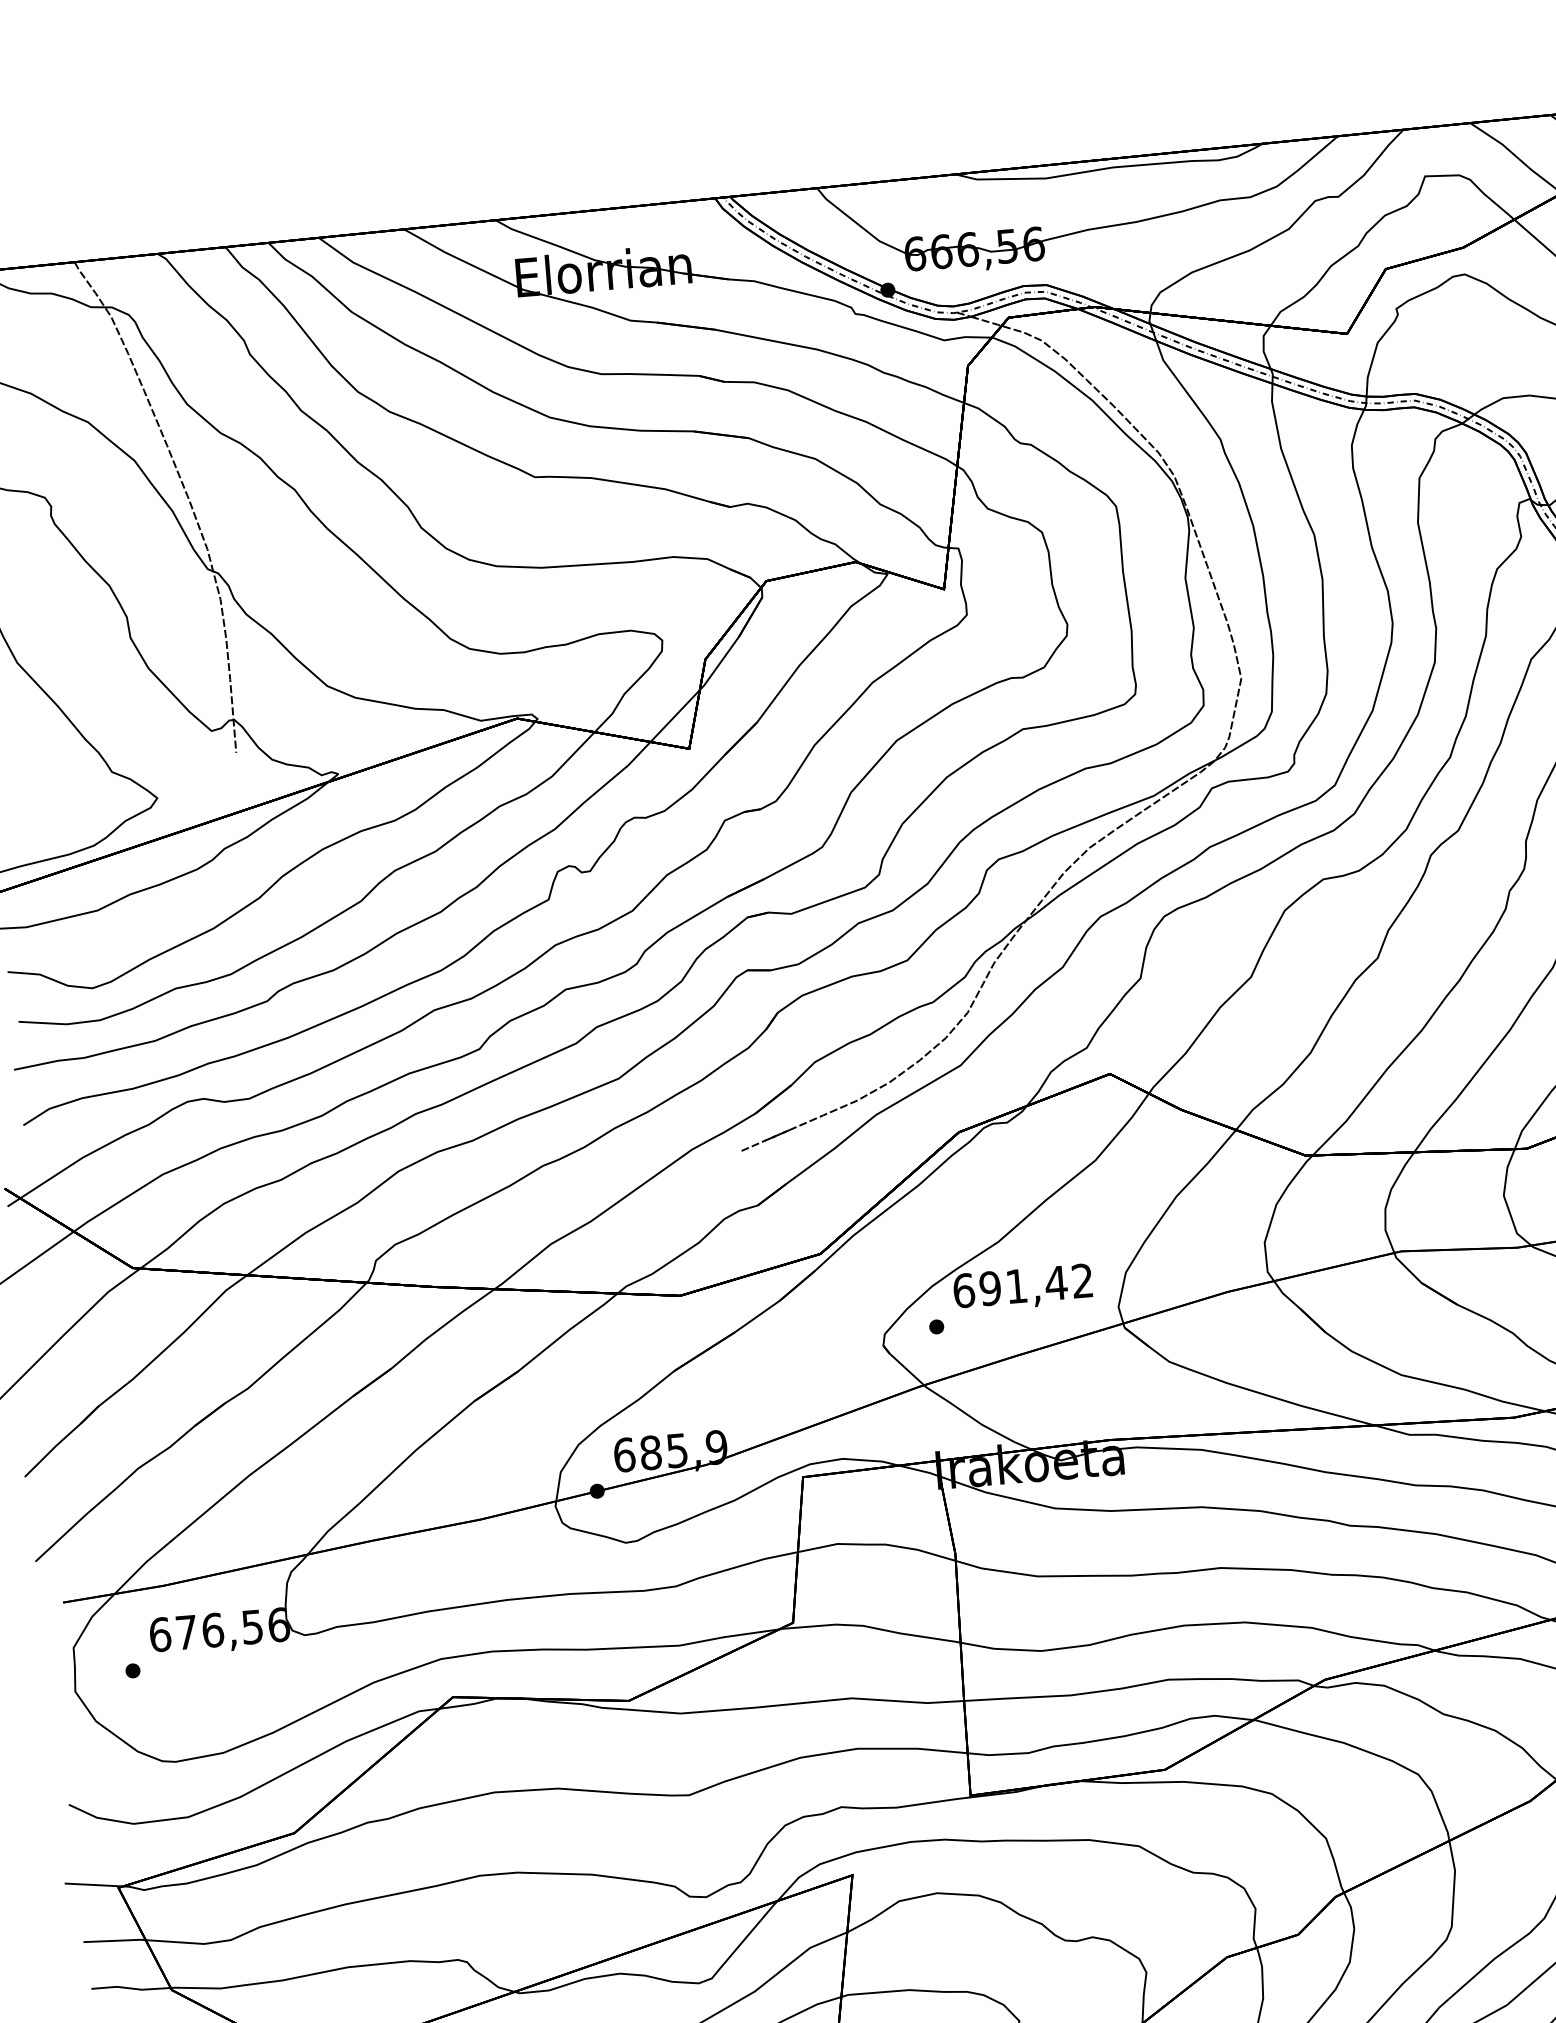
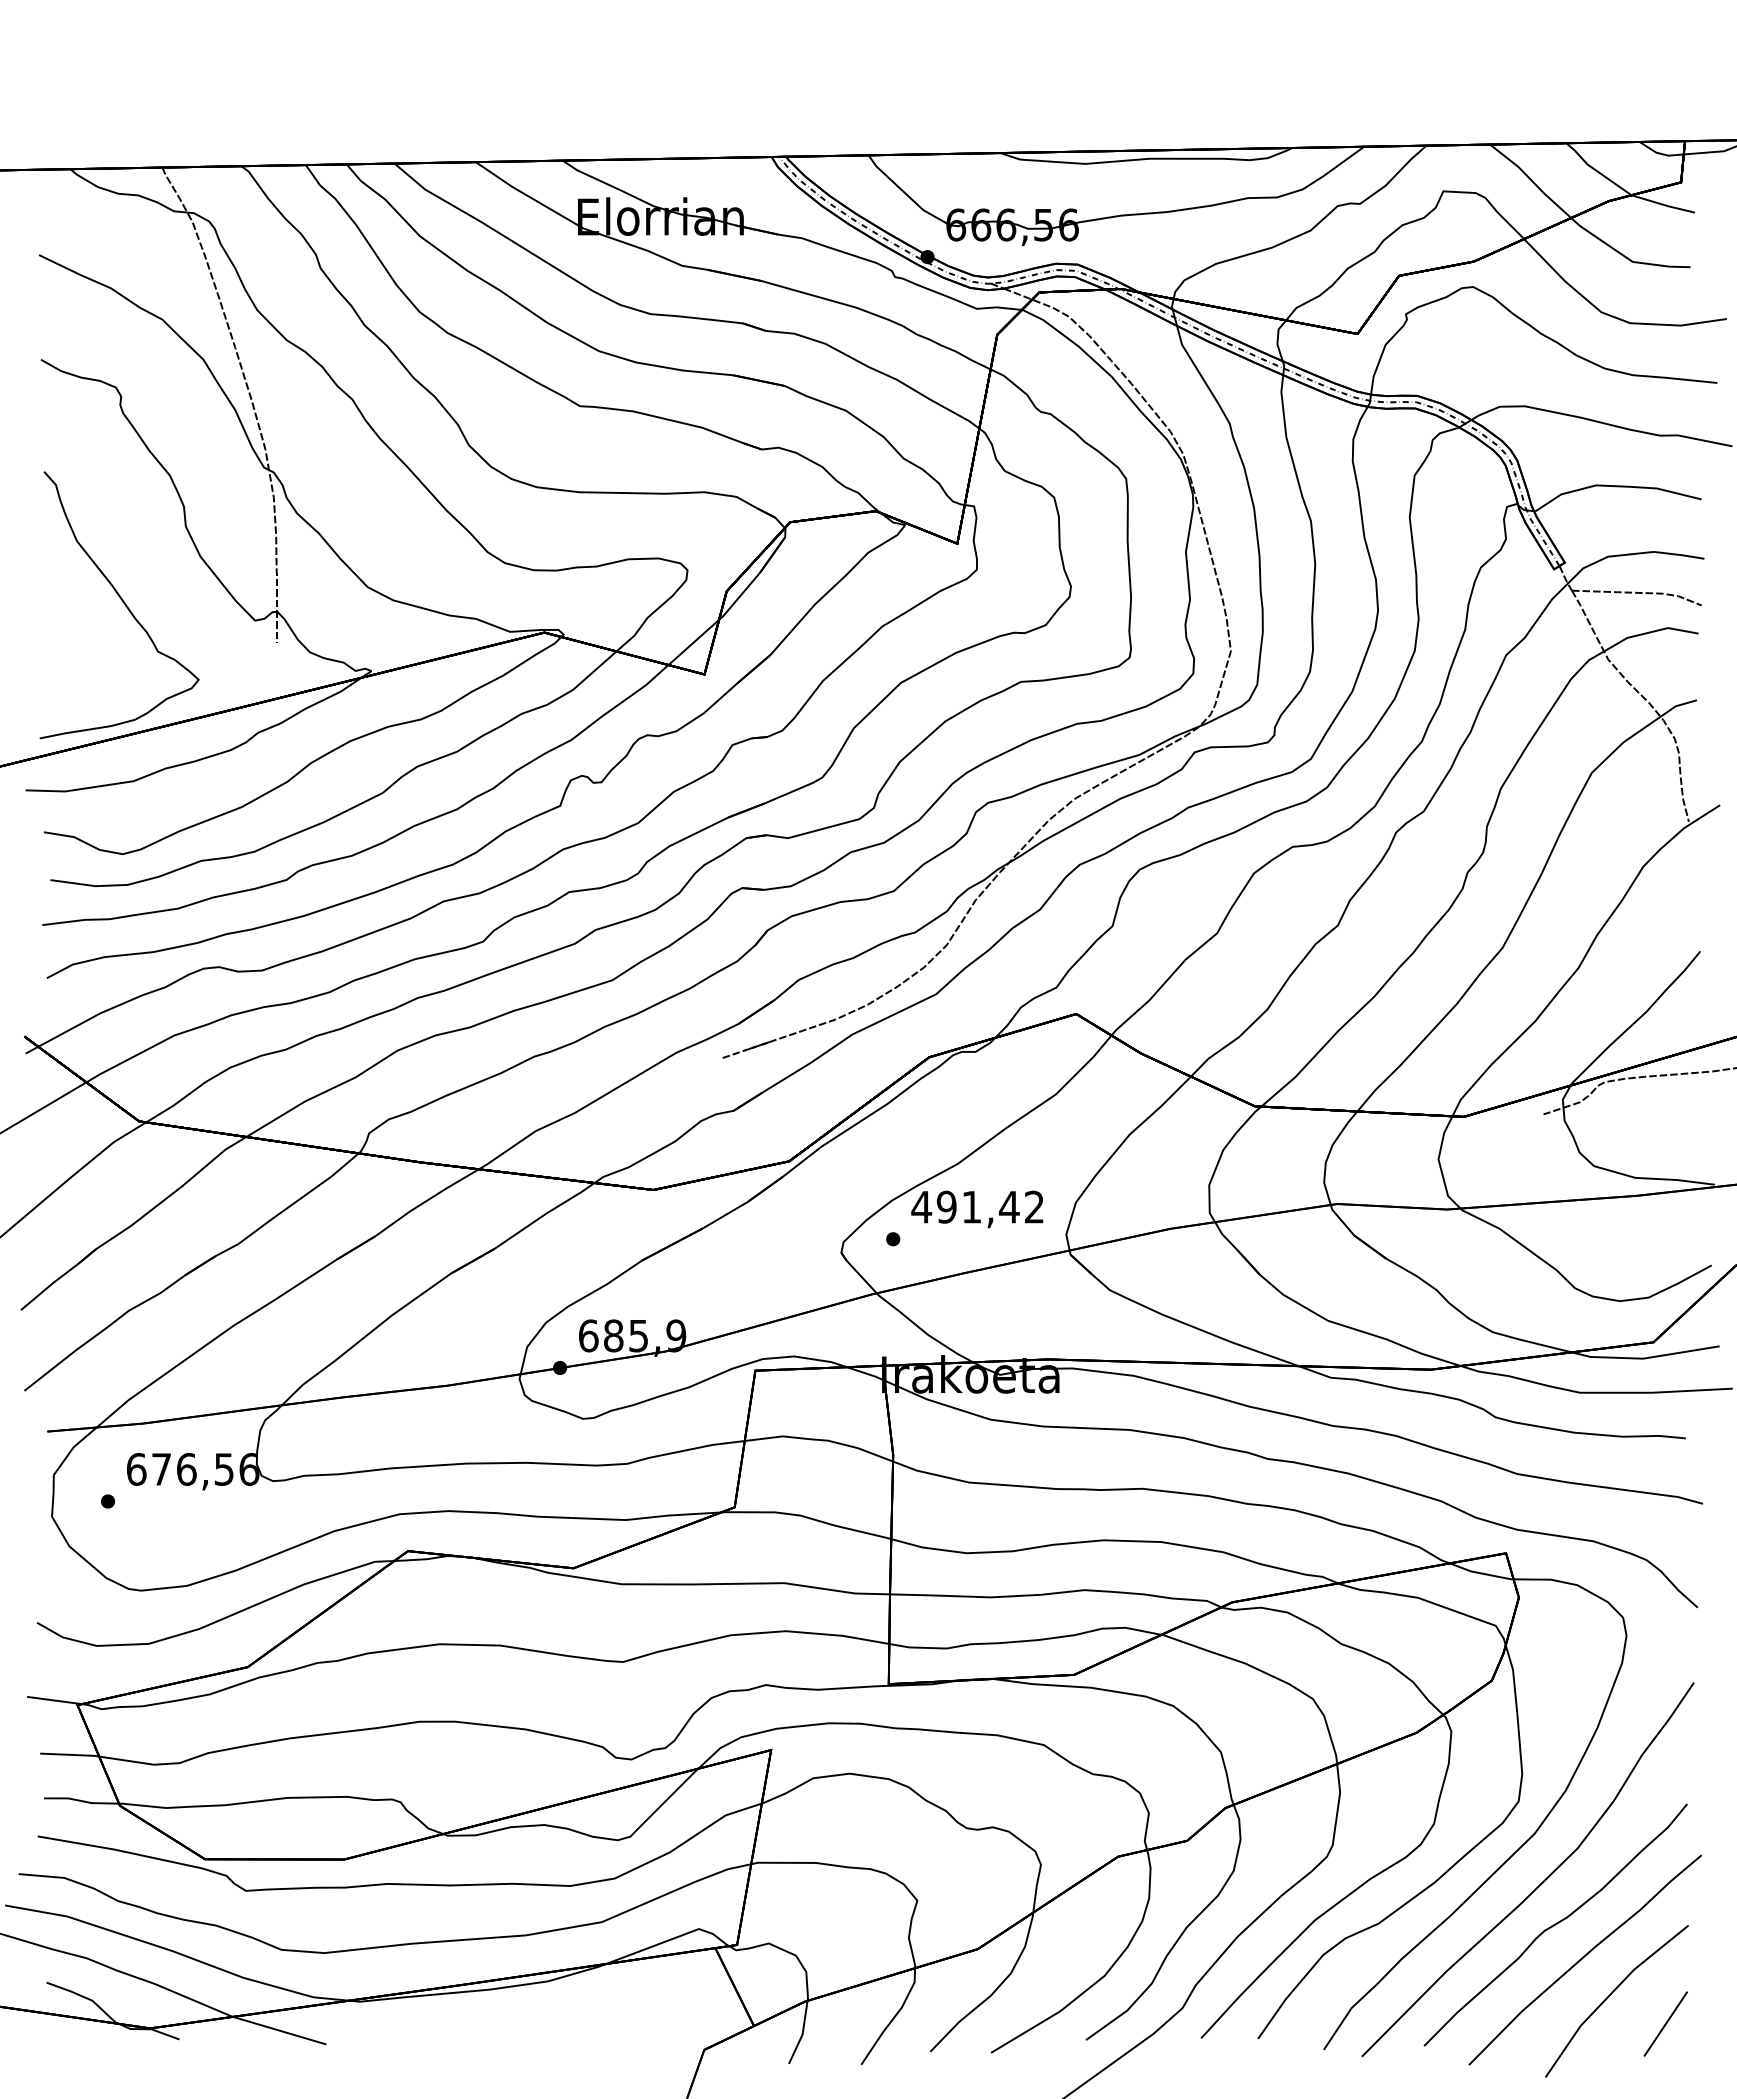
text: (963, 1290) -> (921, 1206), 691,42 -> 491,42

